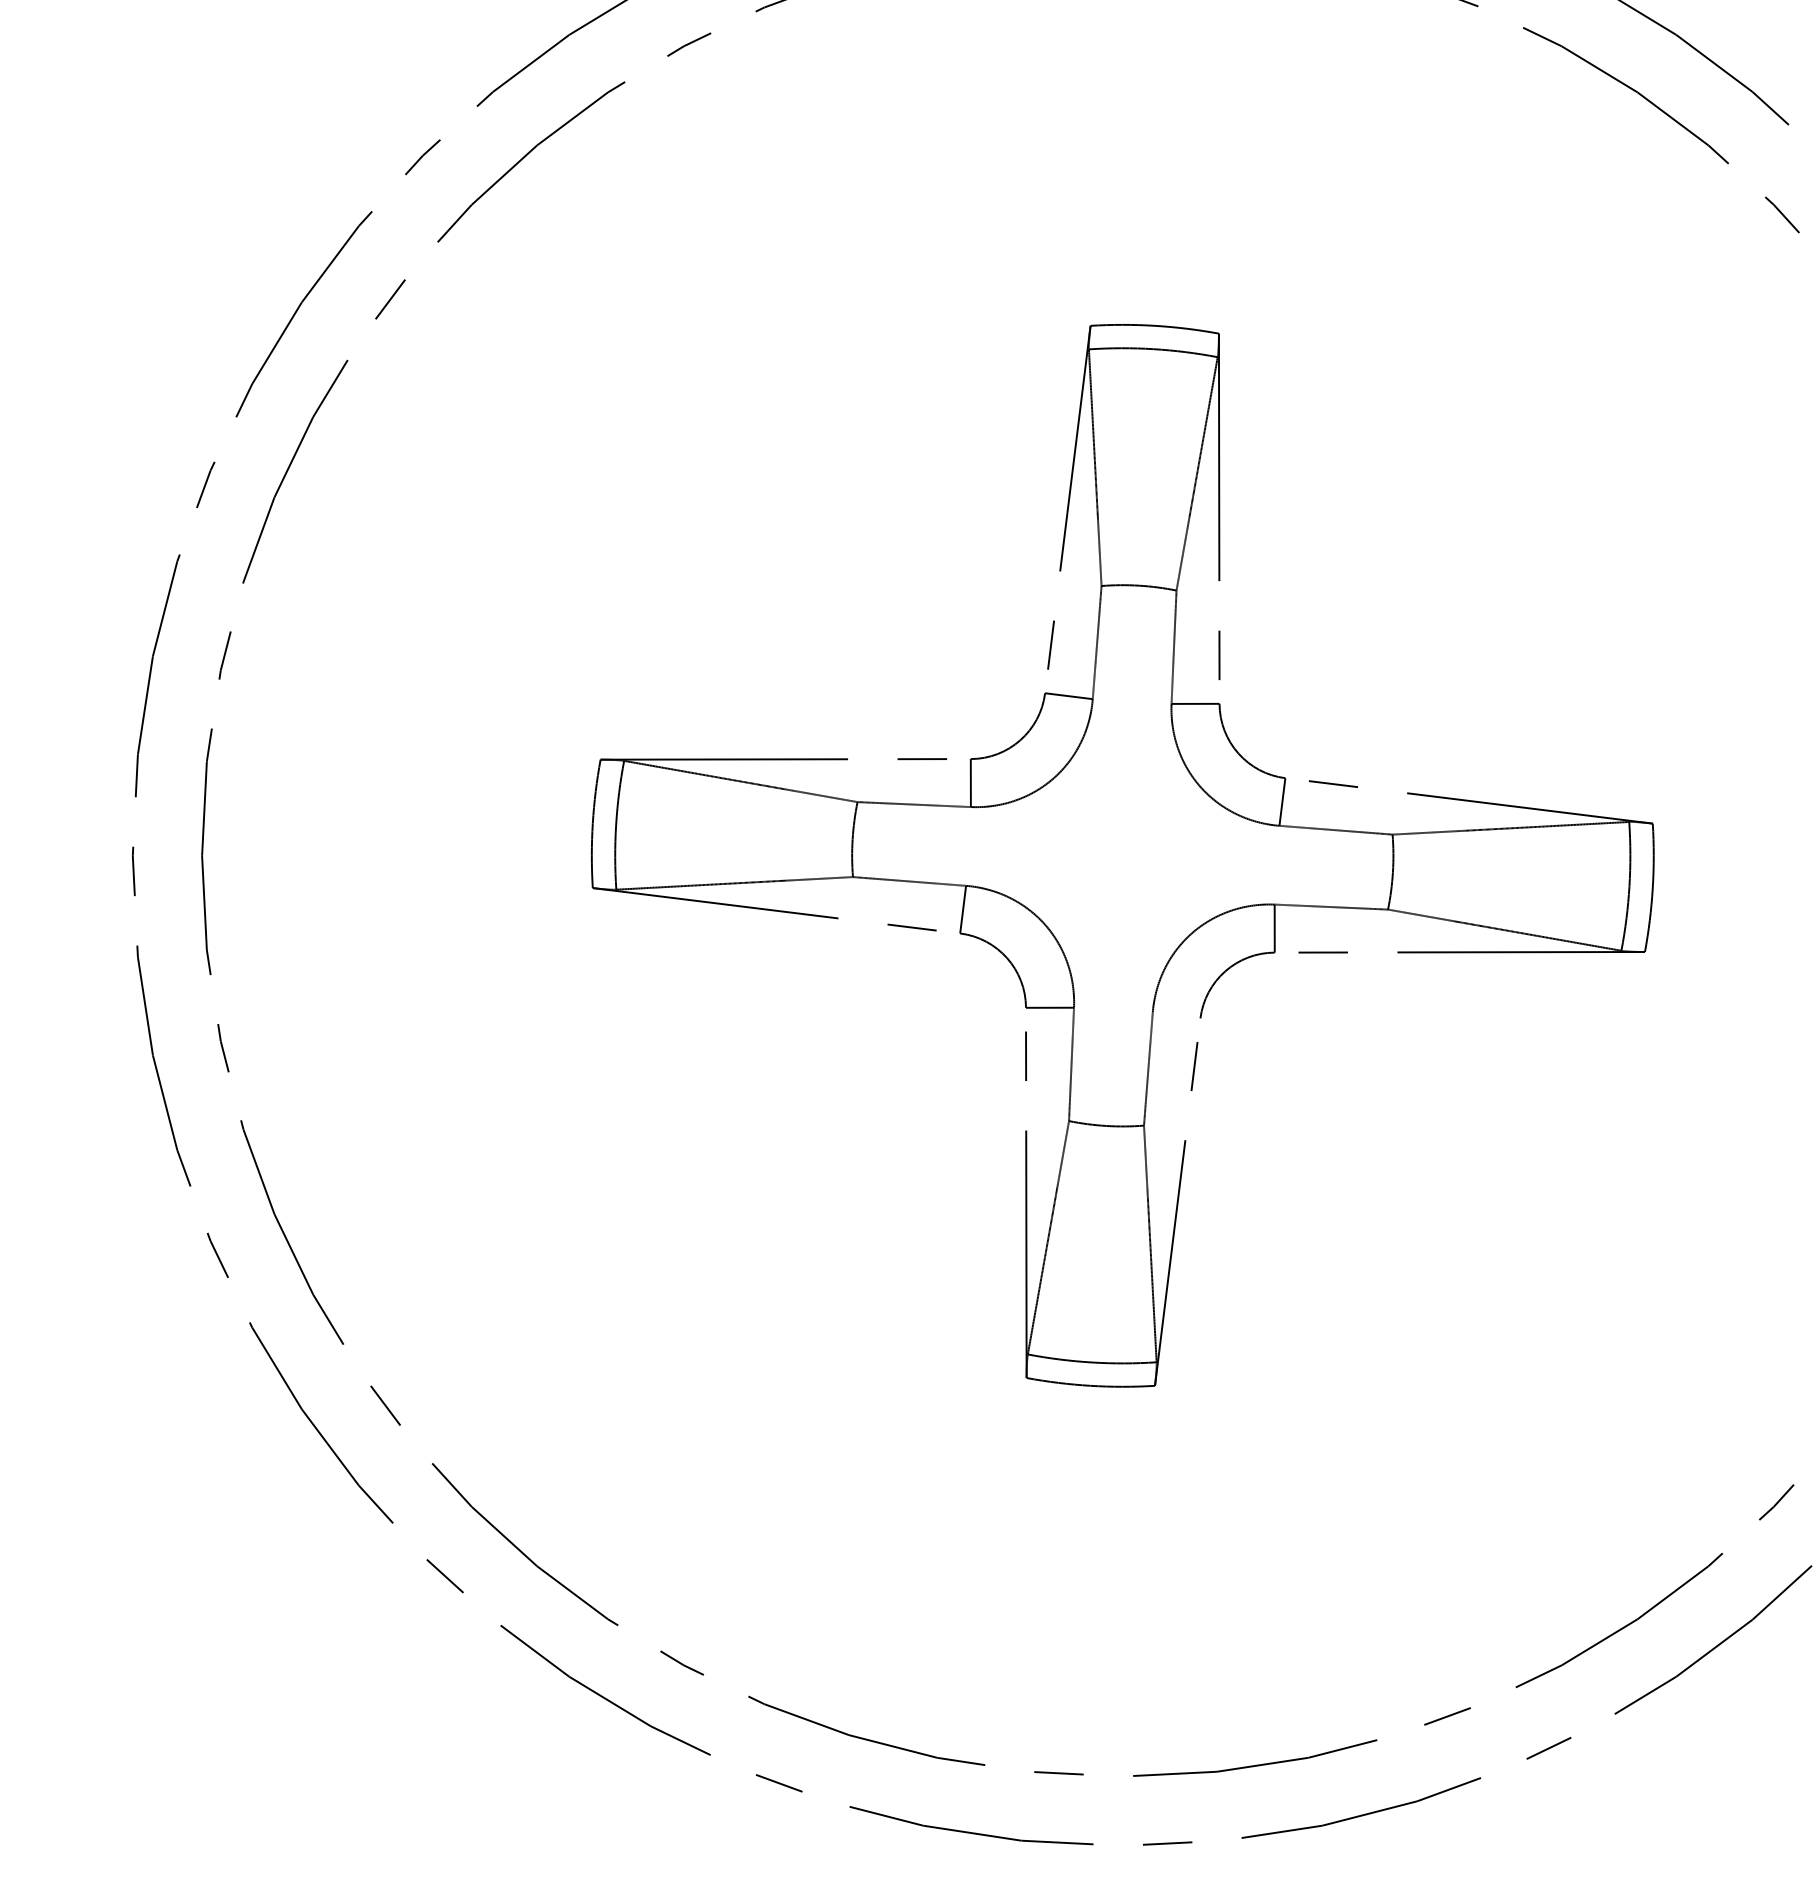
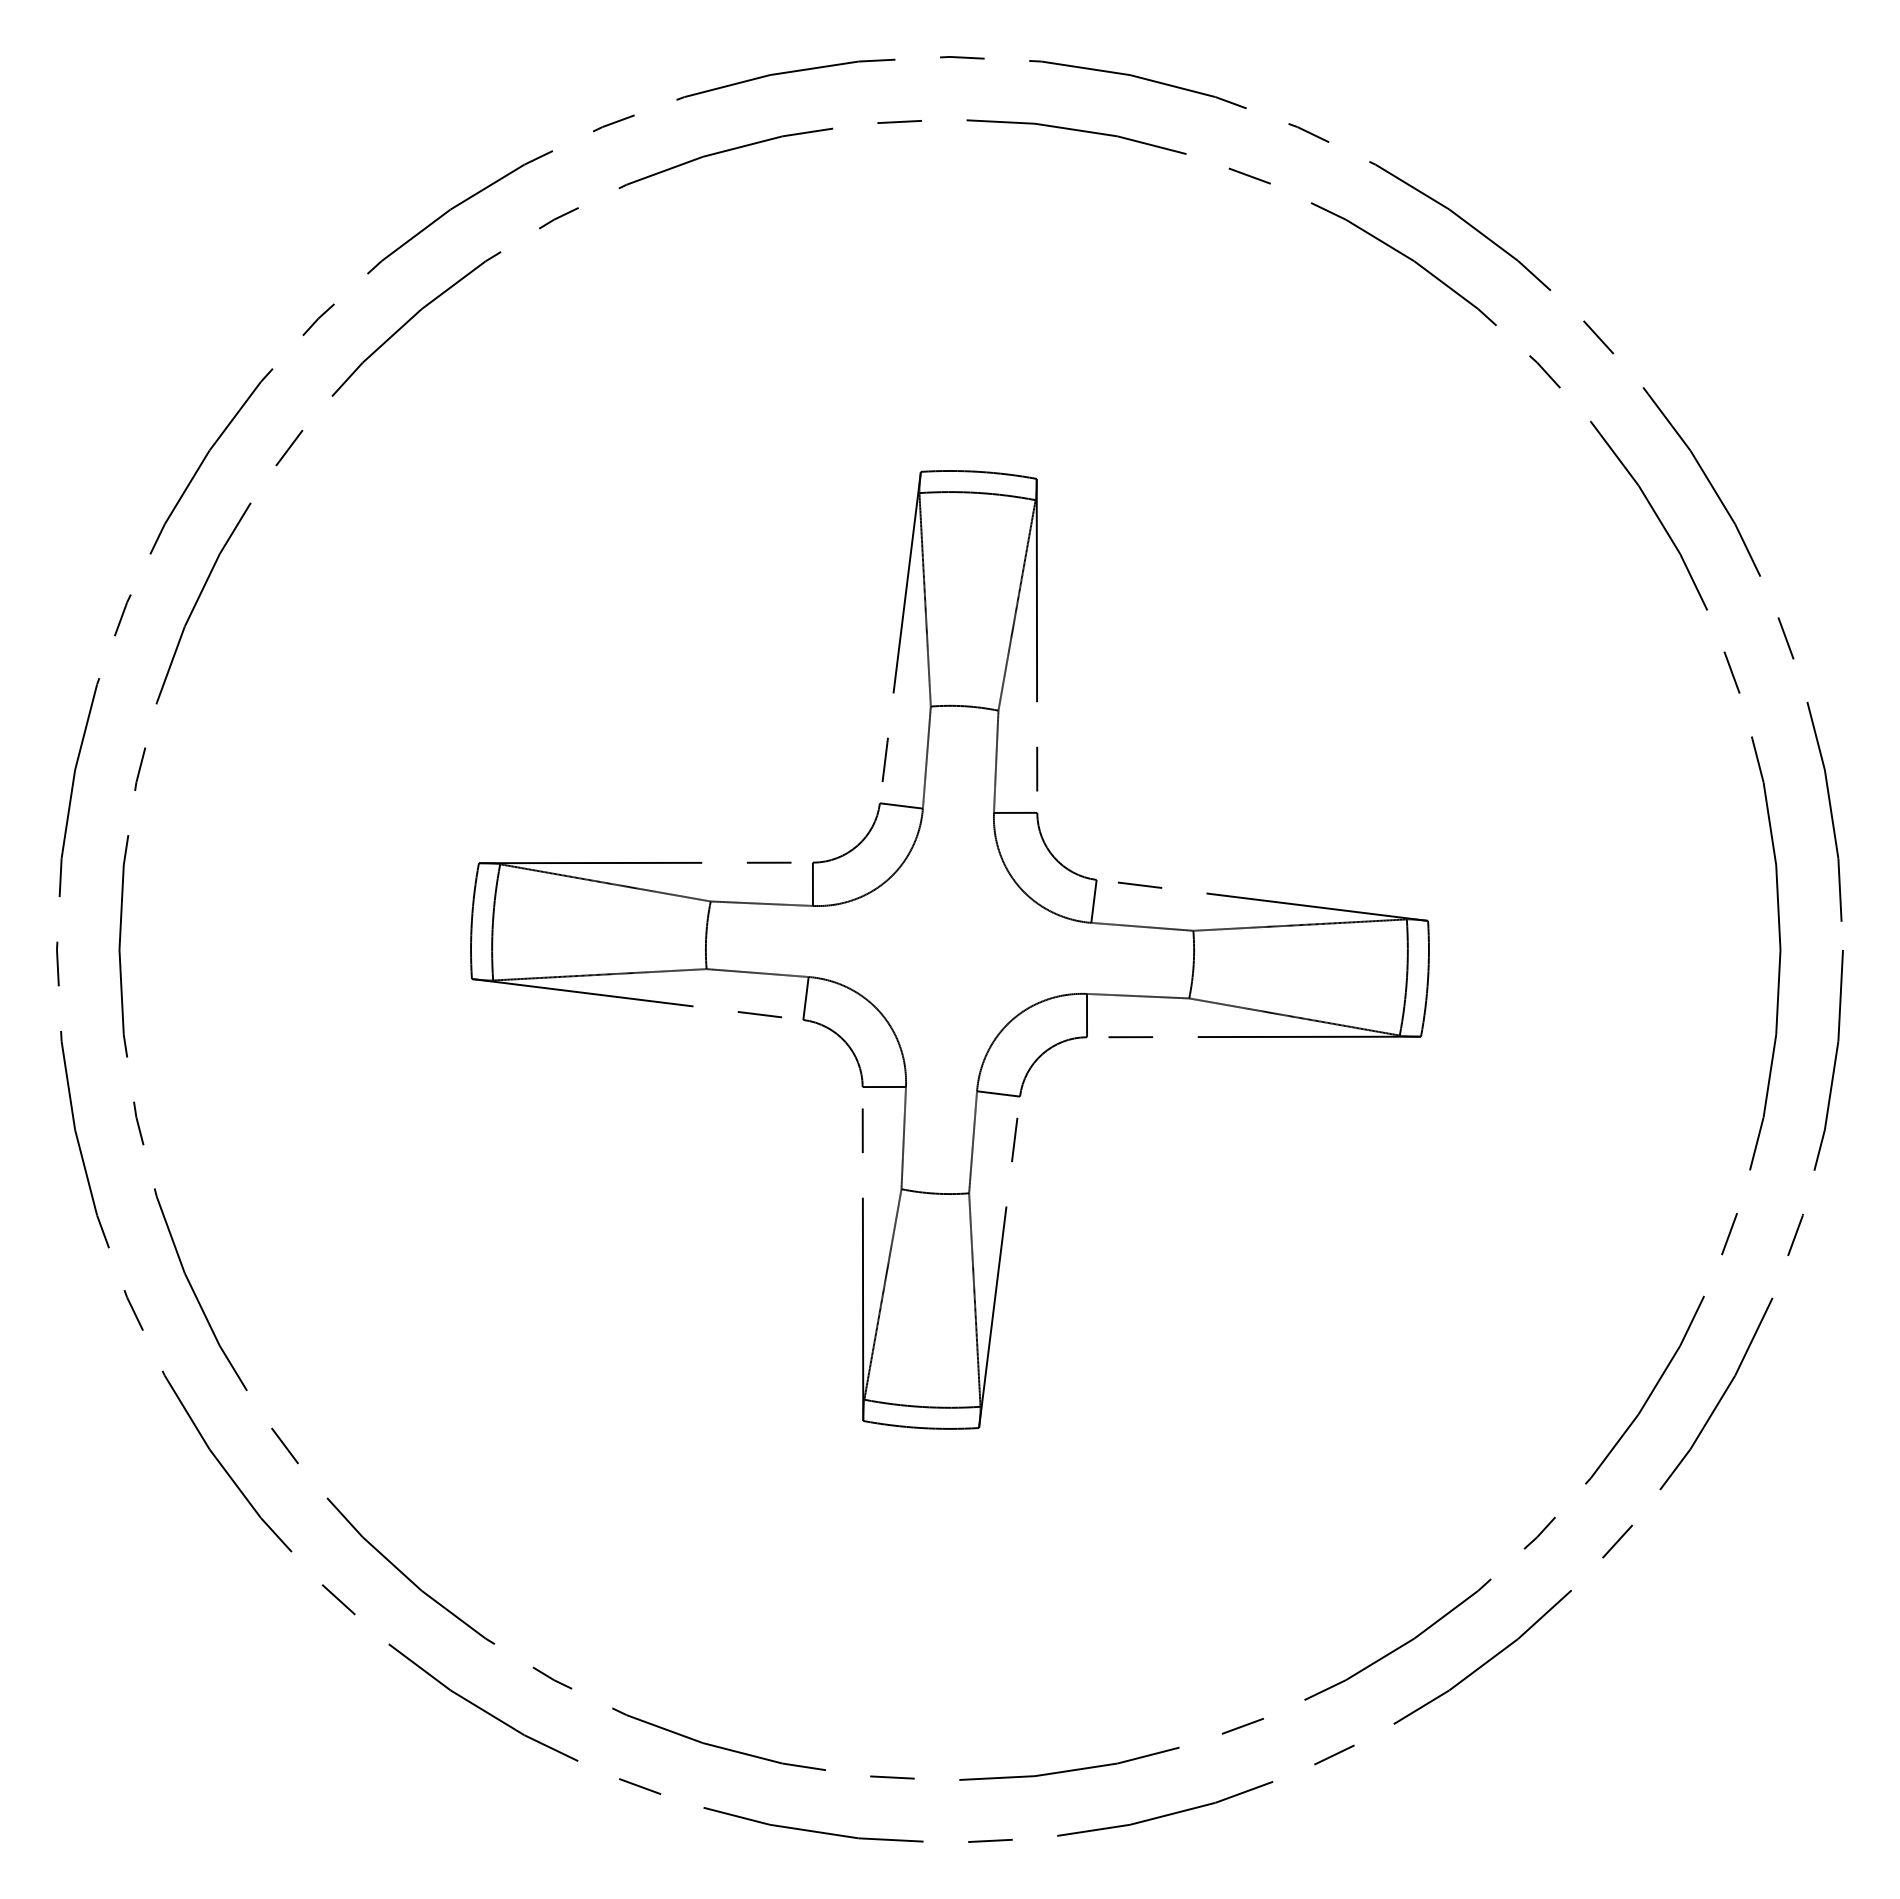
line: (1176, 1014) -> (998, 1093), added

